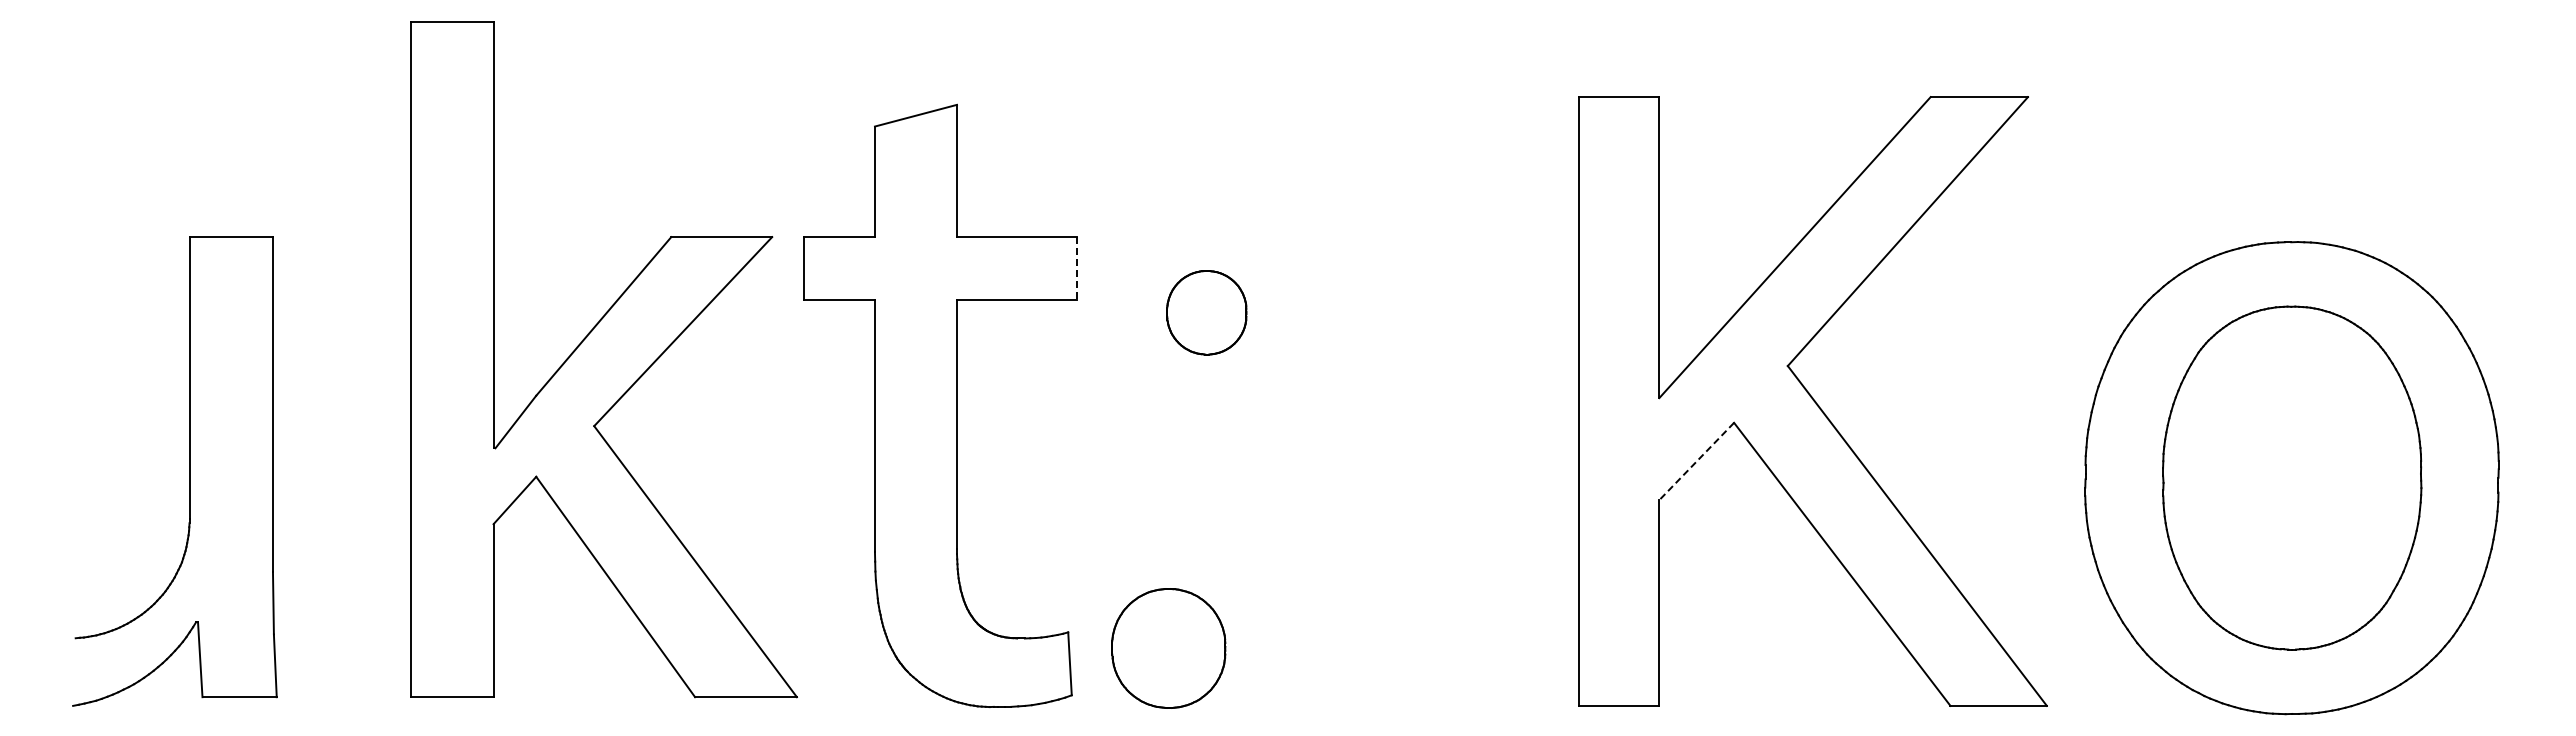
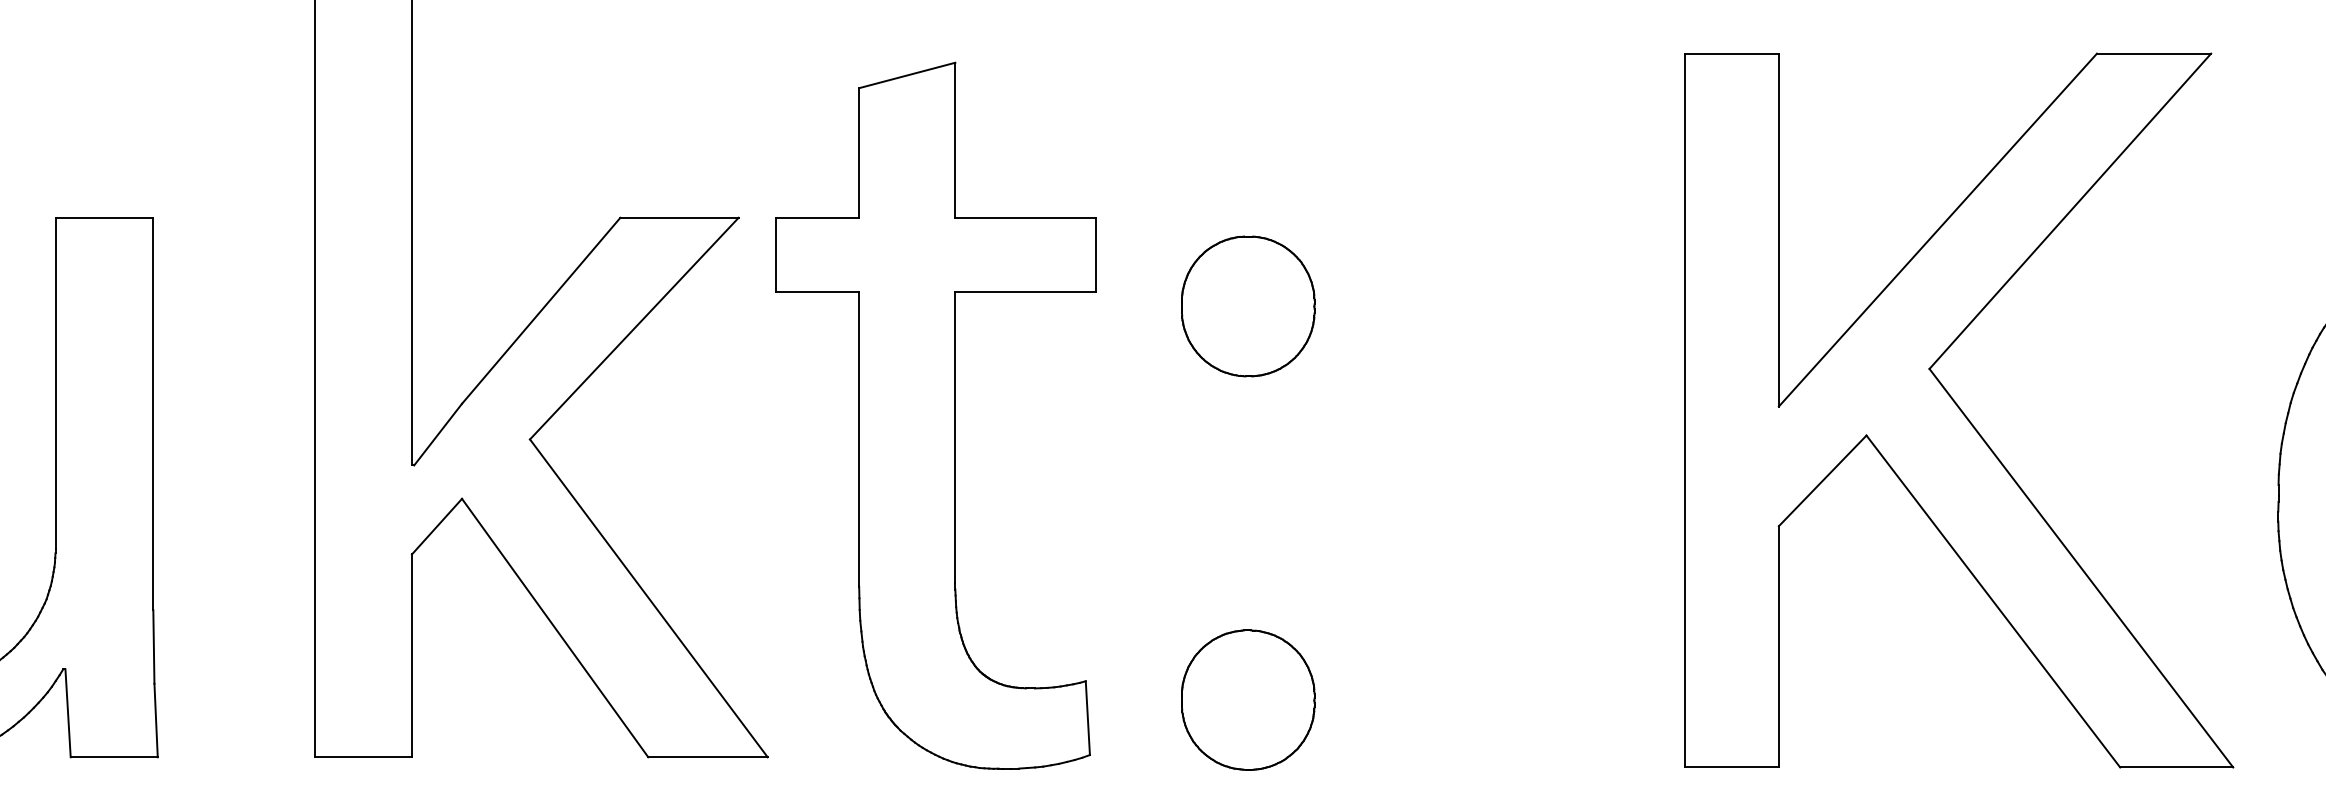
line: (1076, 268) -> (1095, 254), dashed -> solid
part: (1206, 312) -> (1247, 306), size x1.43
line: (1696, 461) -> (1822, 480), dashed -> solid
part: (1168, 648) -> (1247, 700), moved

